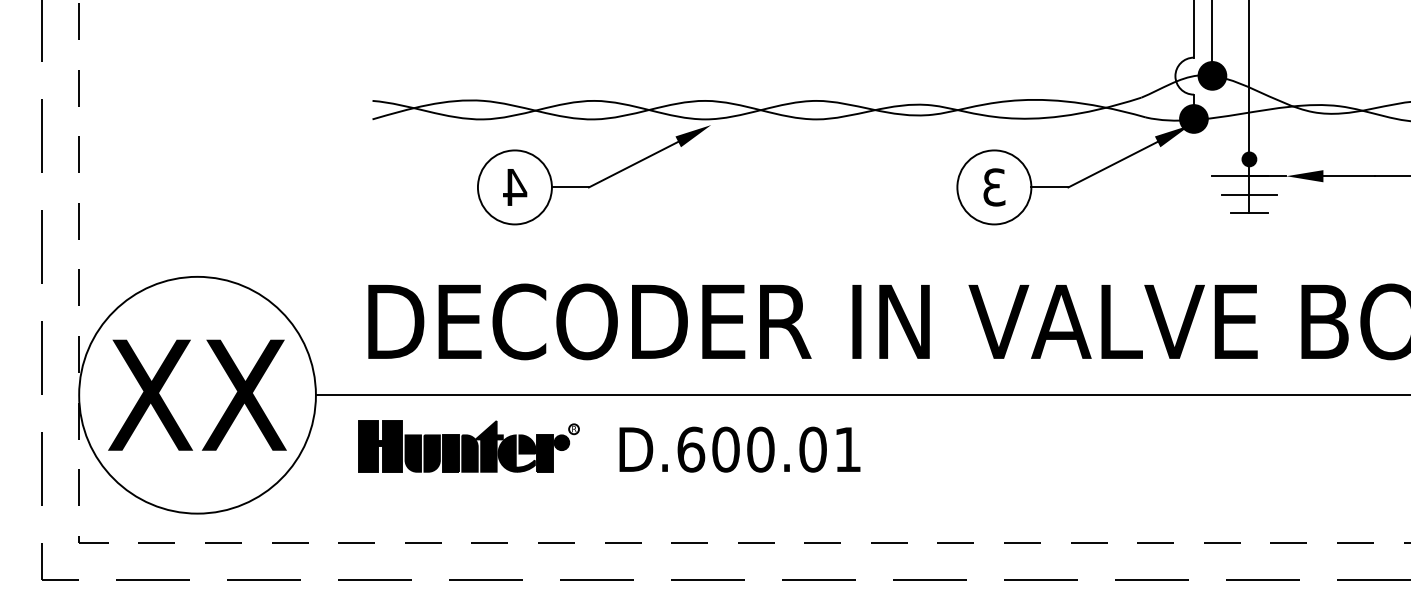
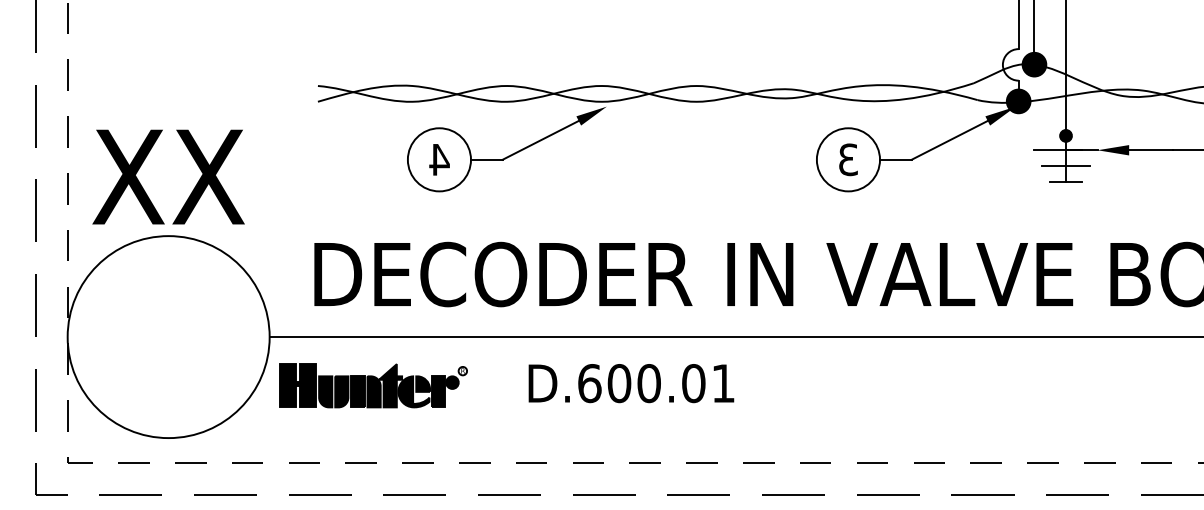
text: (197, 394) -> (168, 176), moved
part: (469, 446) -> (373, 385), moved

